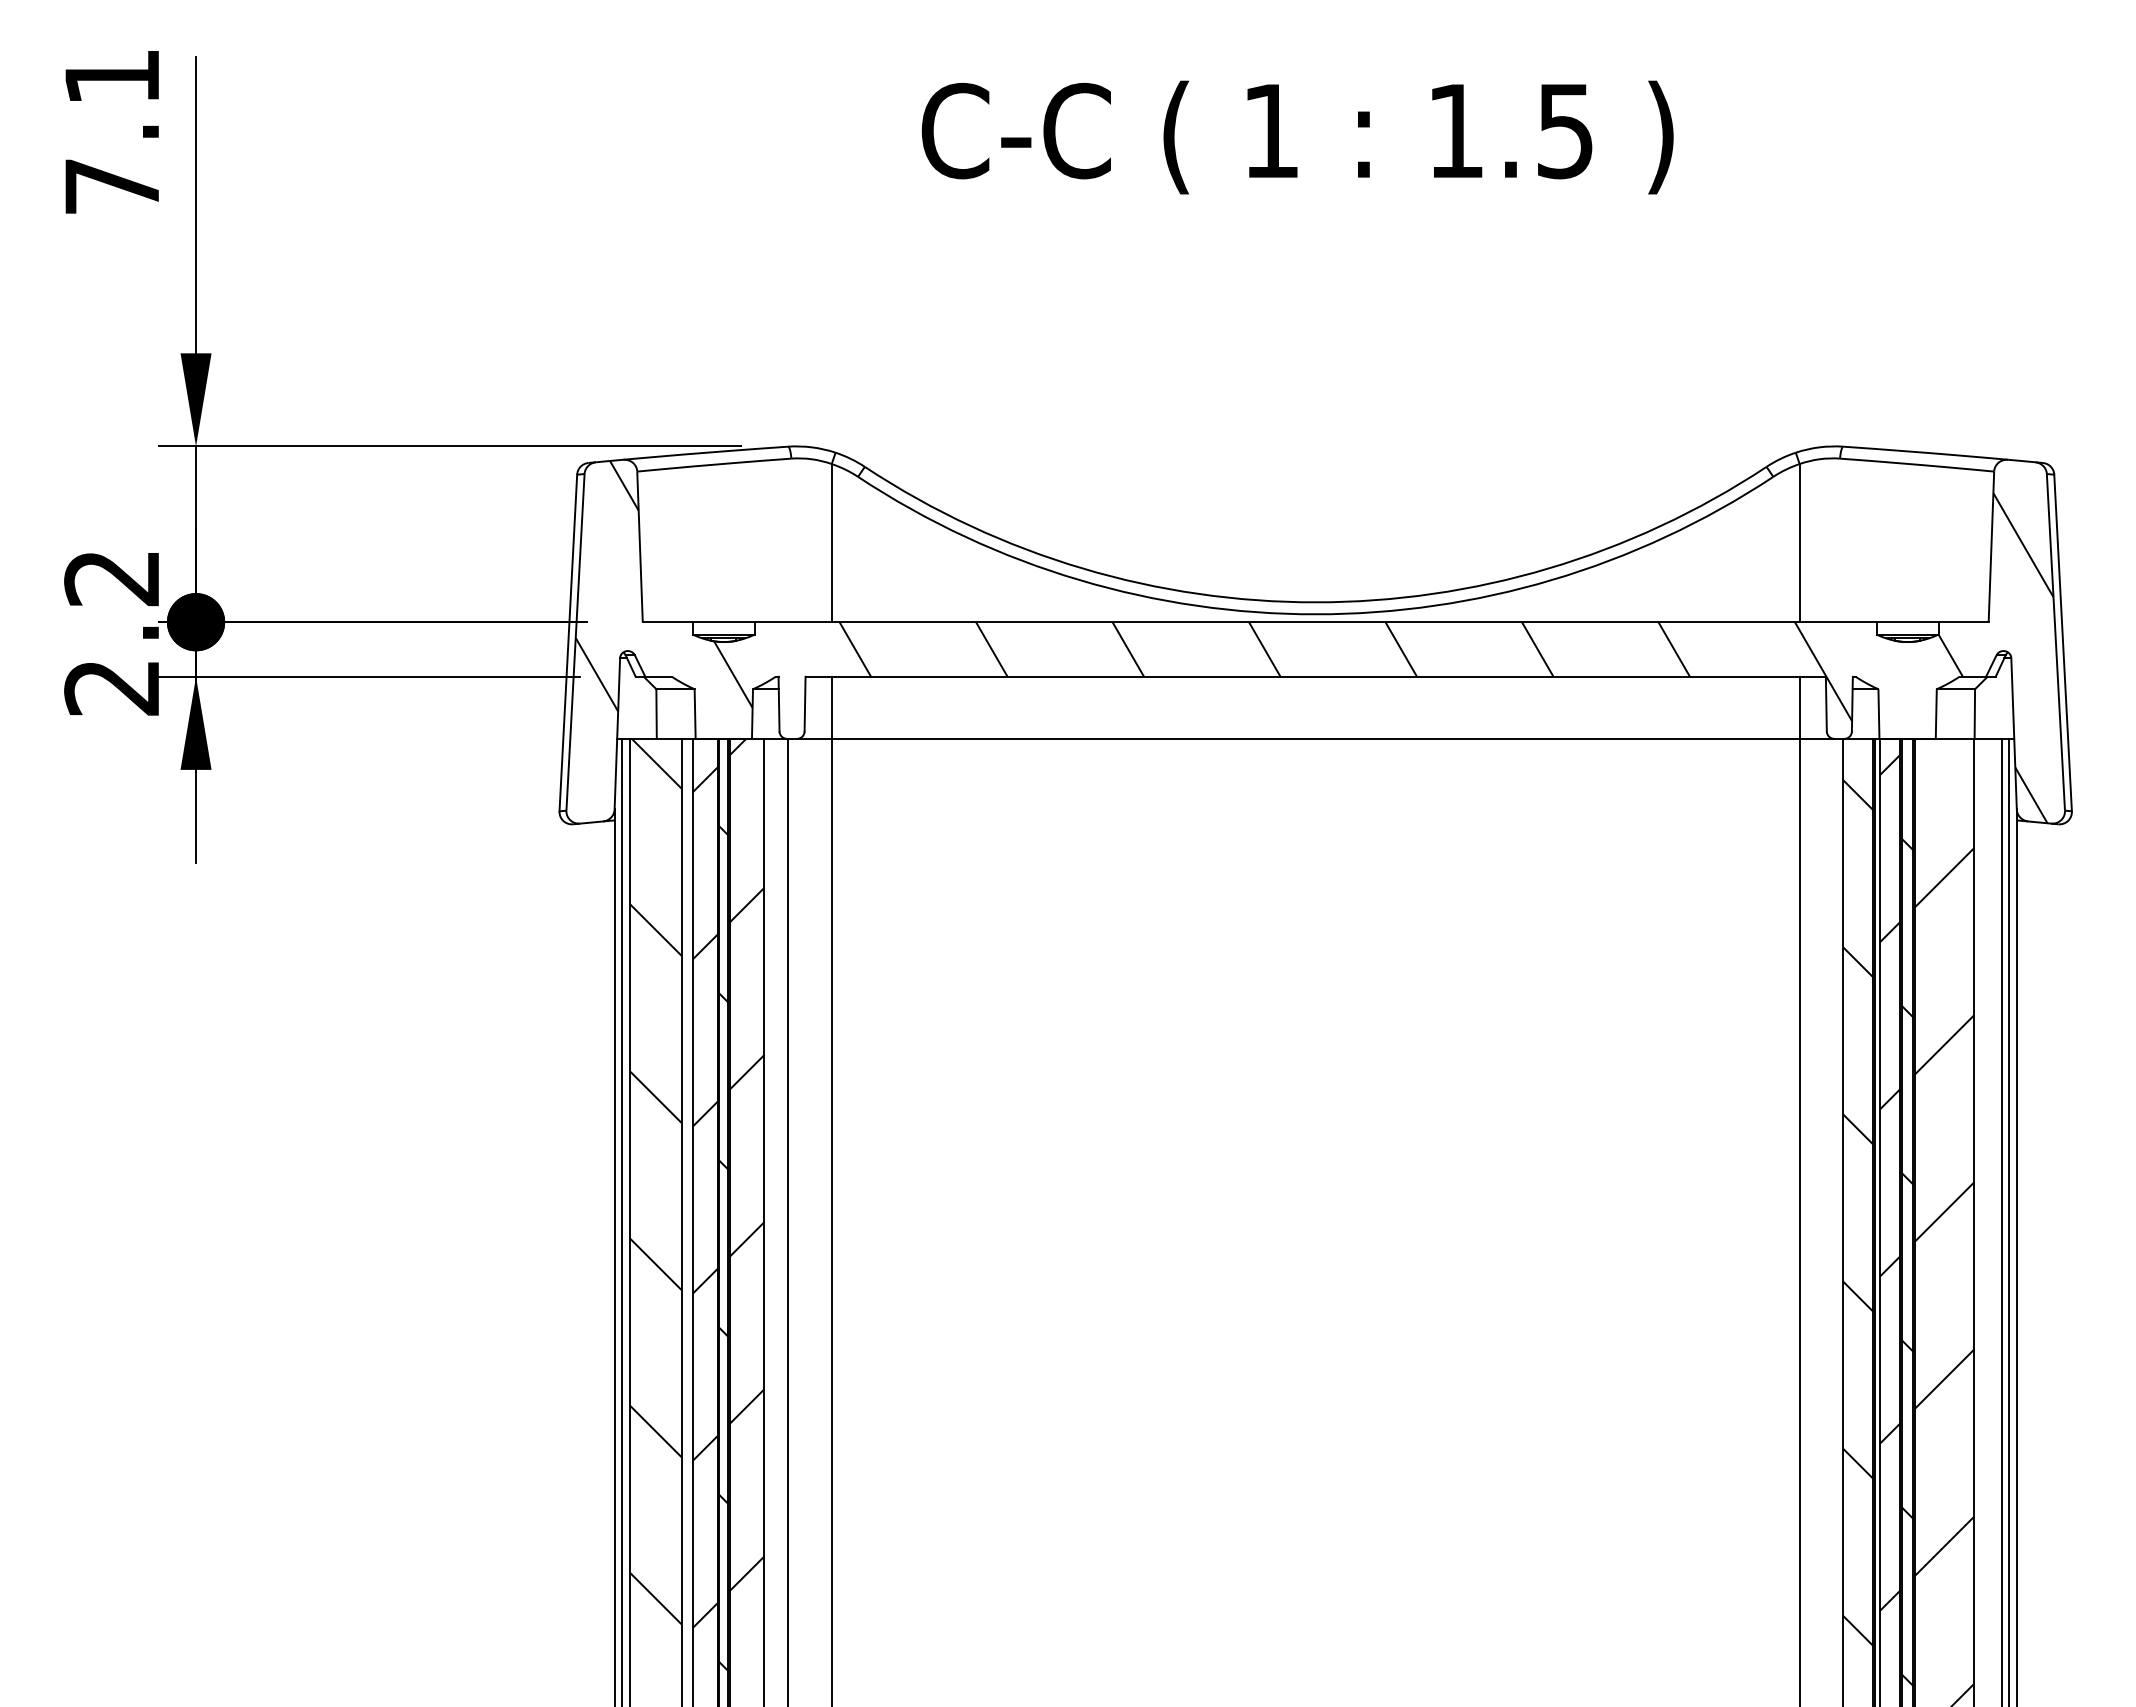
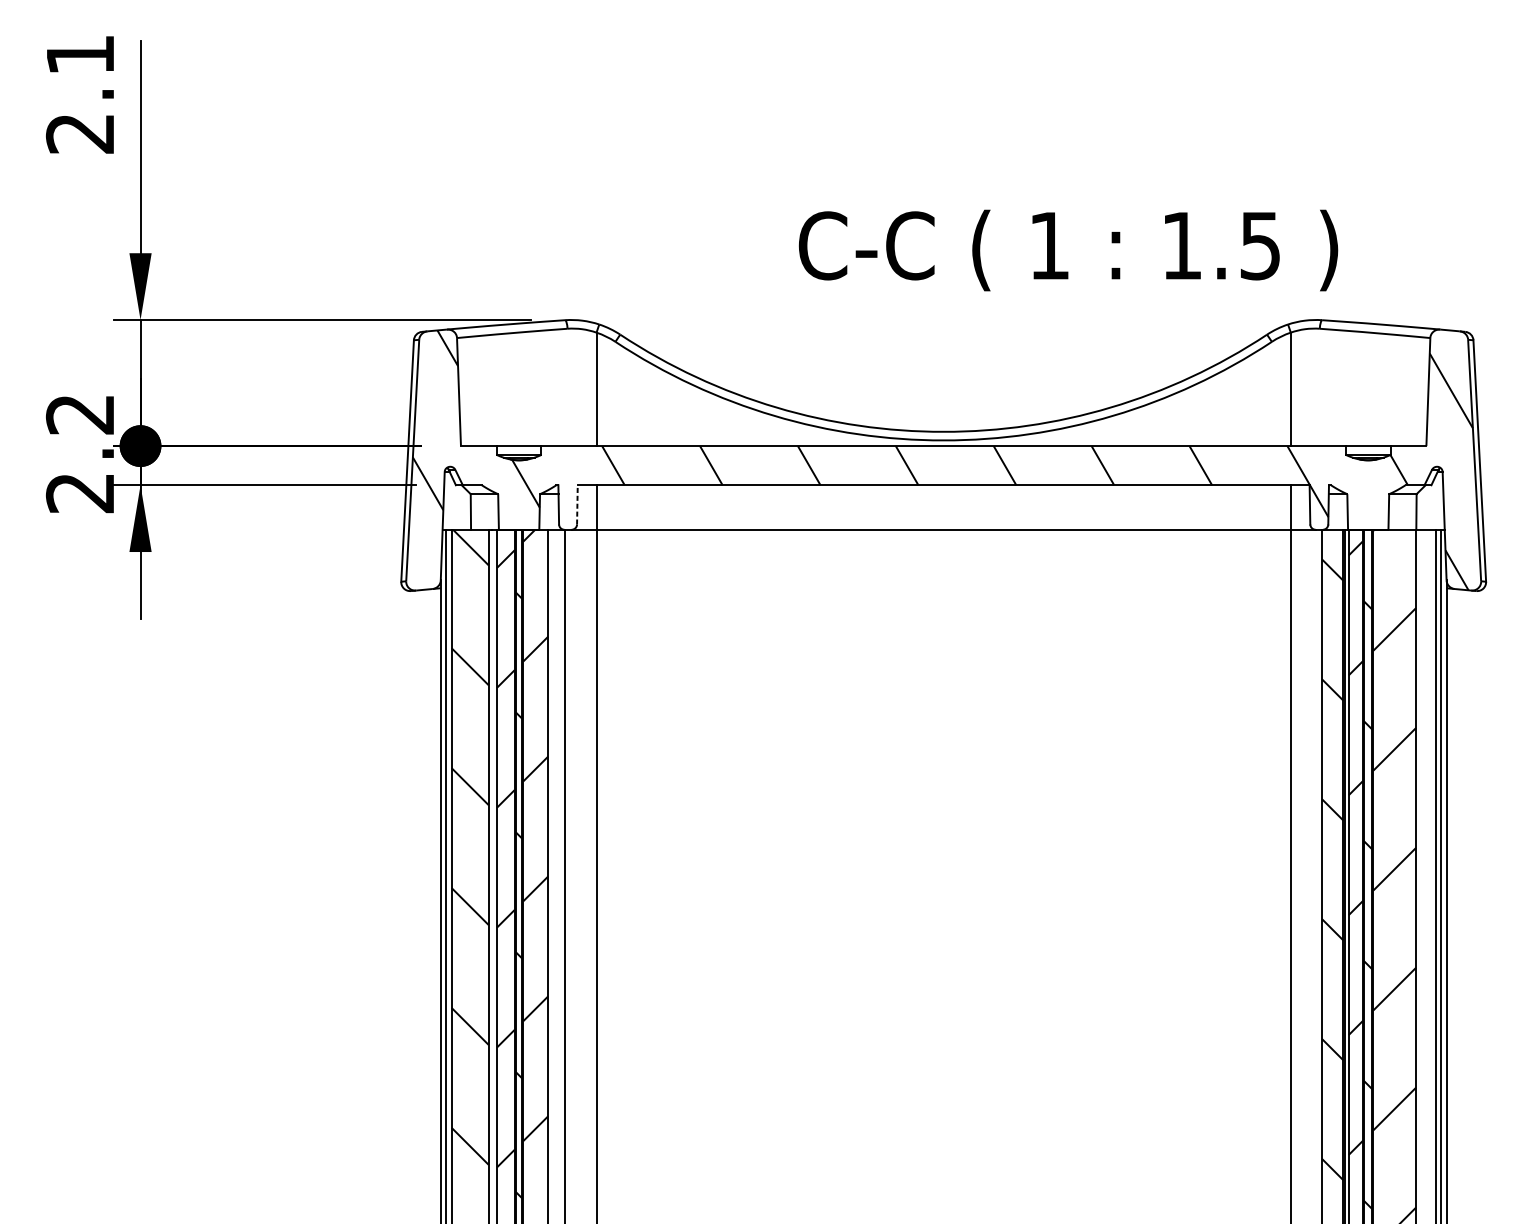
text: (1297, 137) -> (1068, 250), moved
text: (111, 186) -> (79, 133), 7.1 -> 2.1
line: (805, 703) -> (577, 504), solid -> dashed

